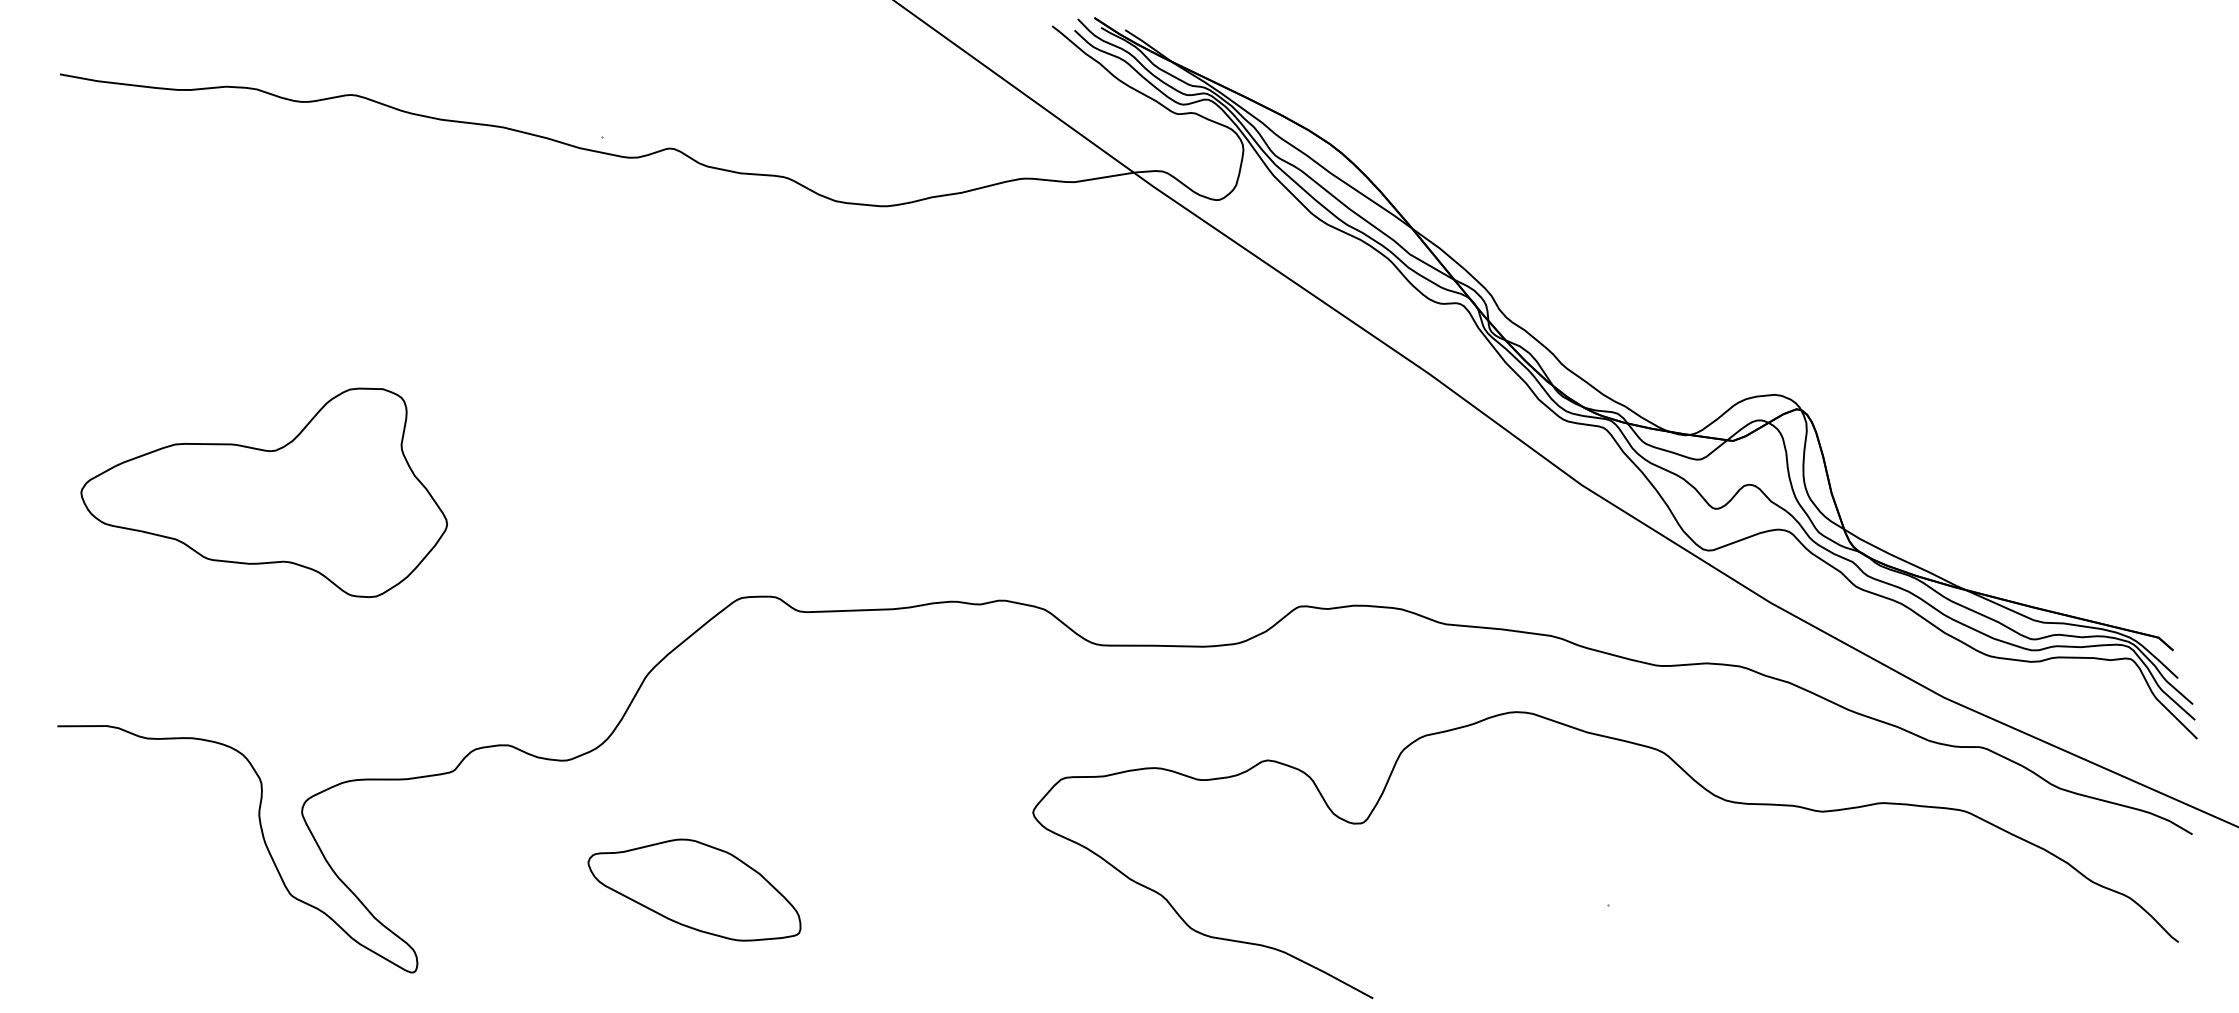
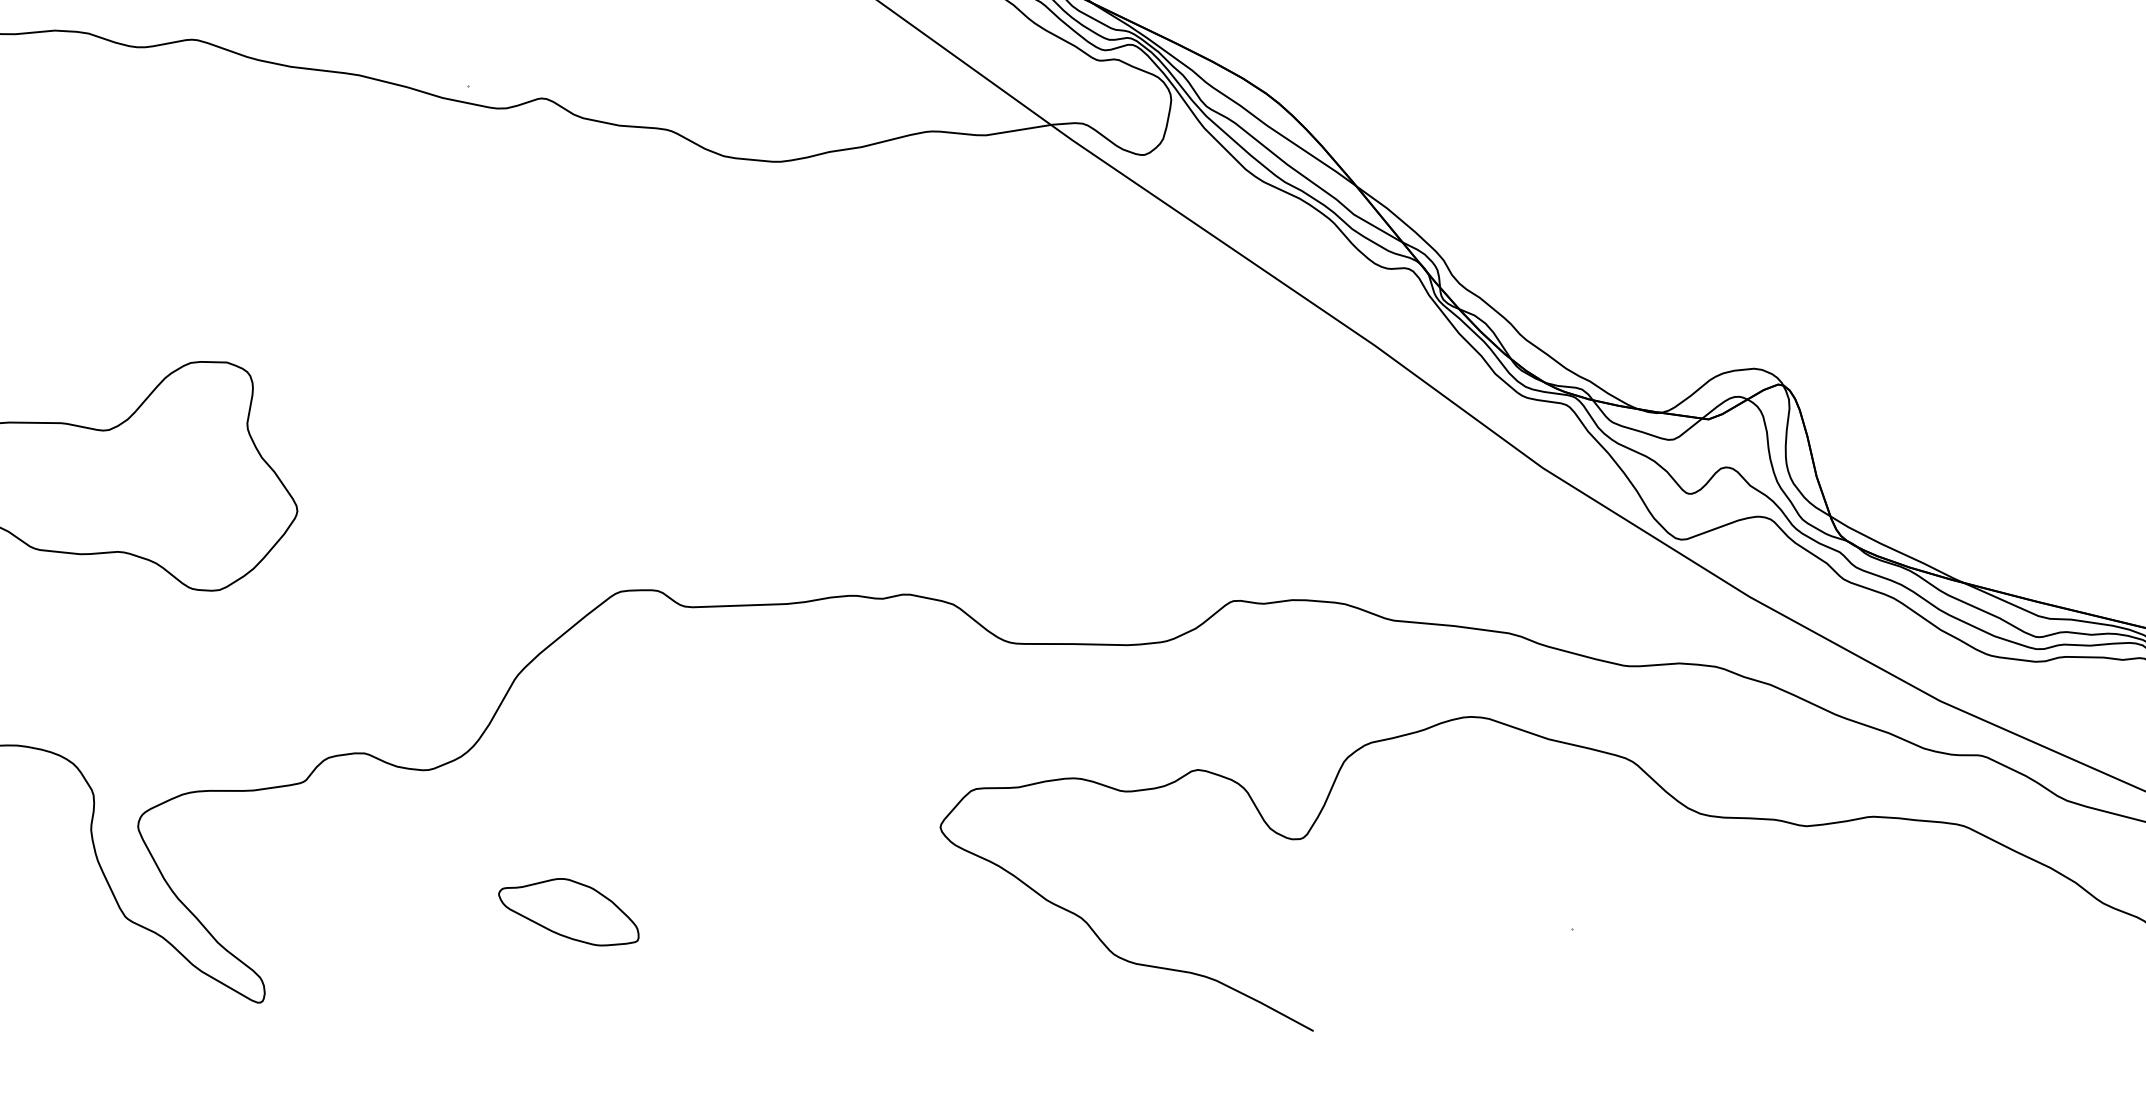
part: (694, 889) -> (568, 911), size x0.6

